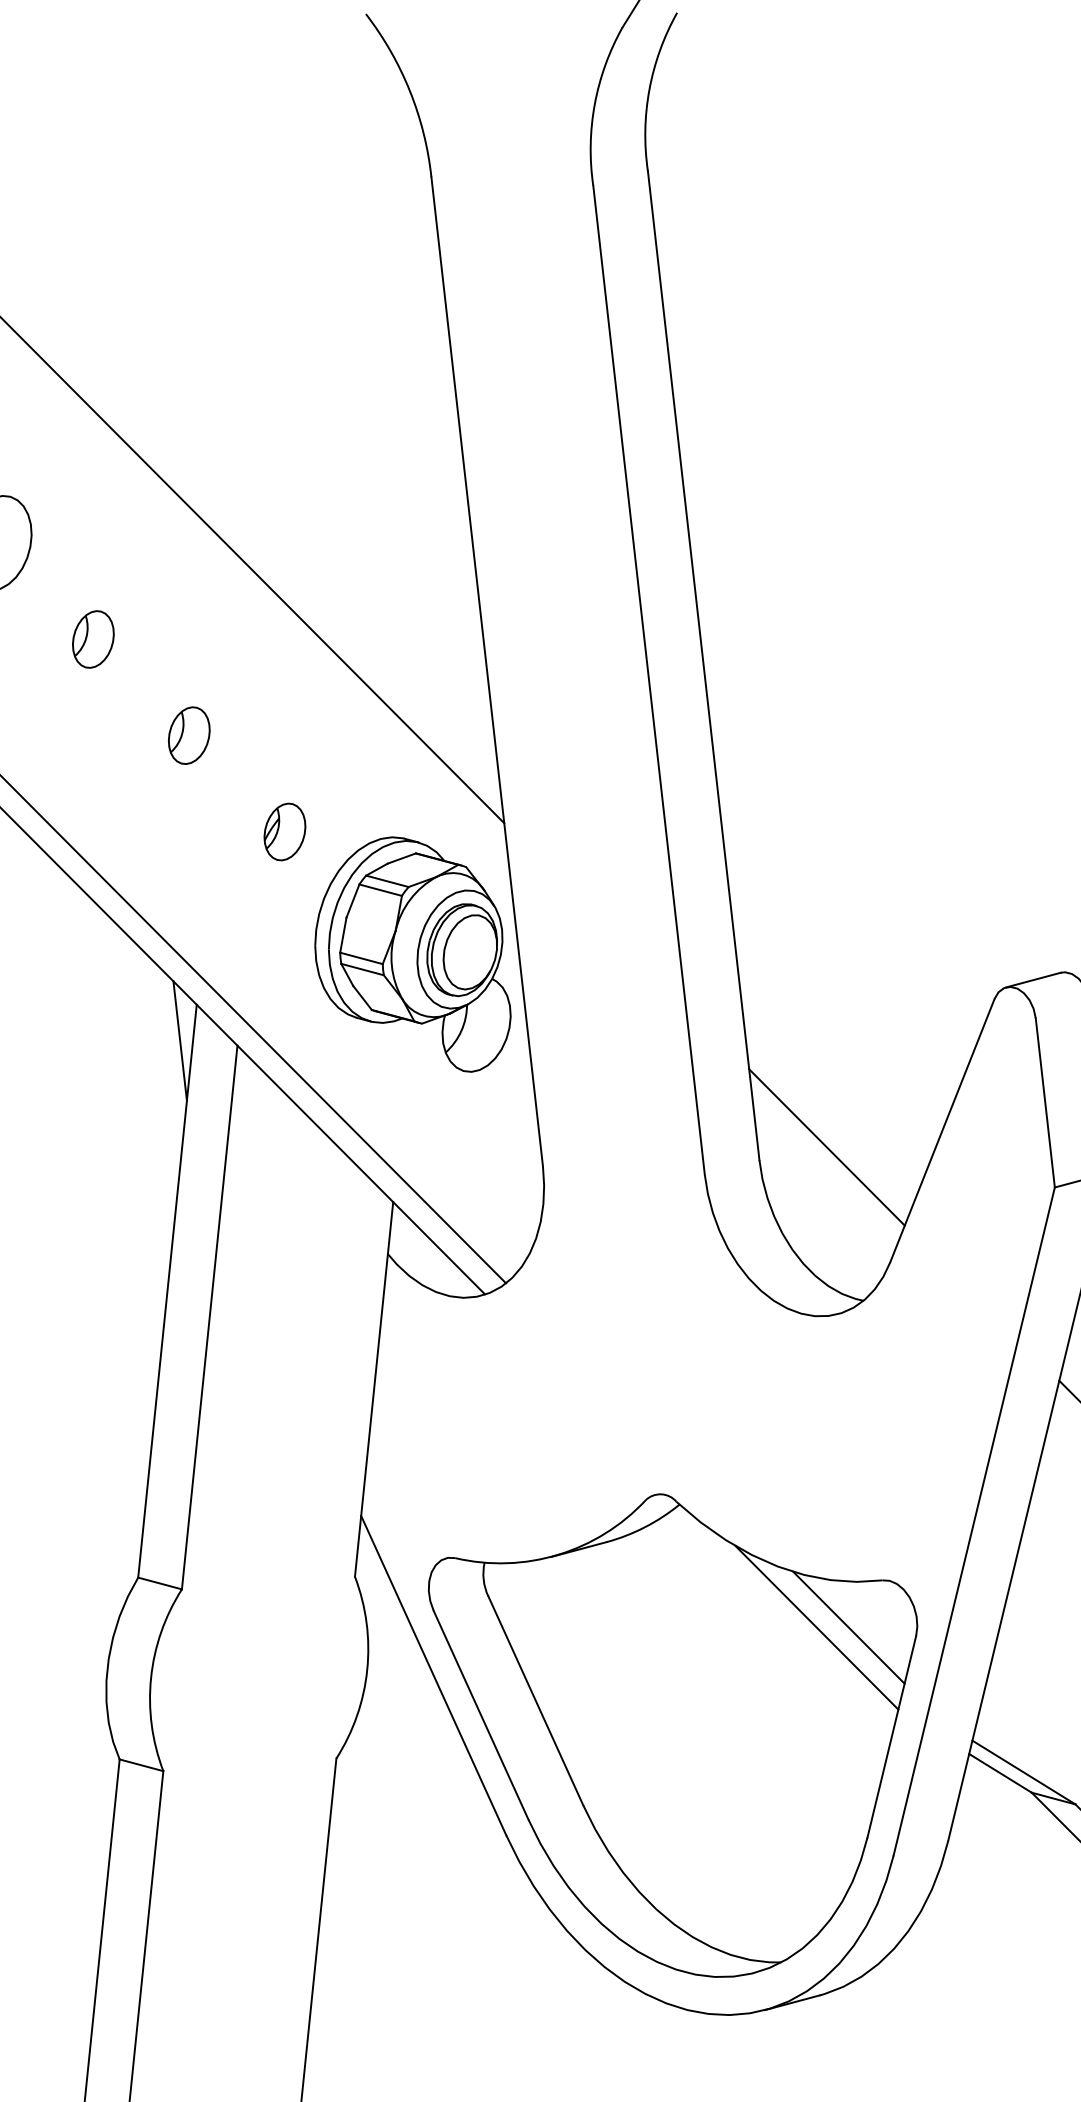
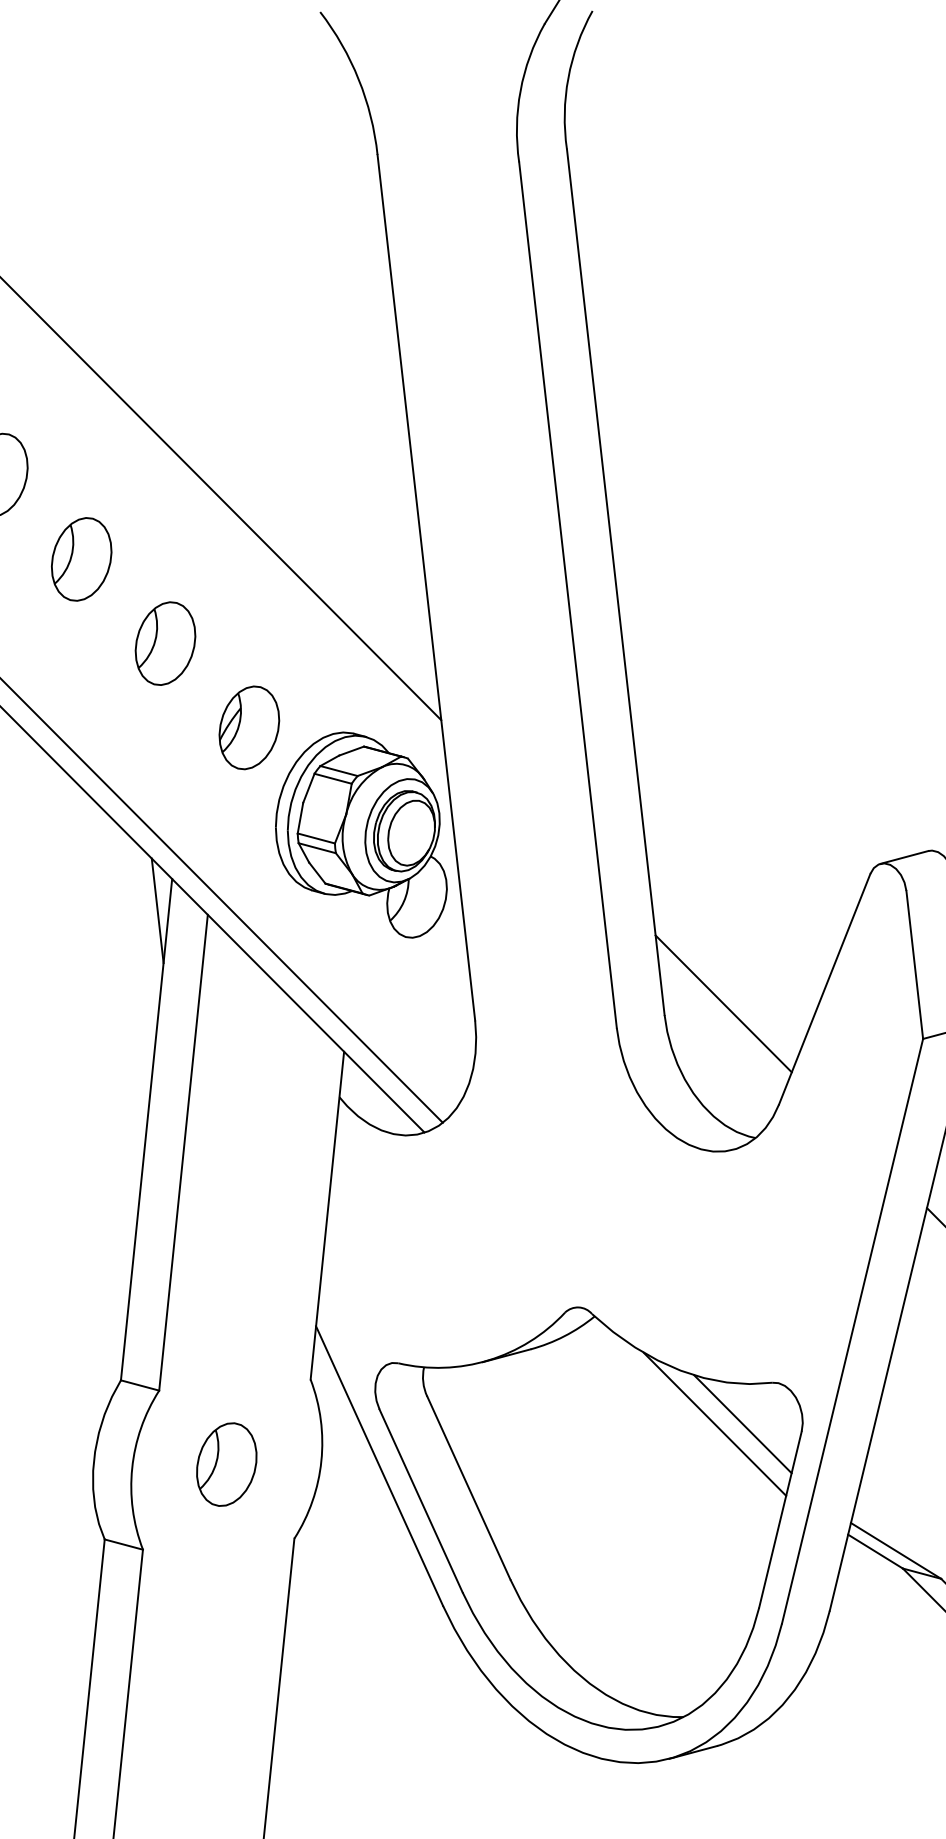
part: (93, 639) -> (81, 559), size x1.67
part: (189, 735) -> (165, 643), size x1.67
part: (284, 831) -> (248, 727), size x1.67
part: (258, 1673) -> (226, 1464), added

